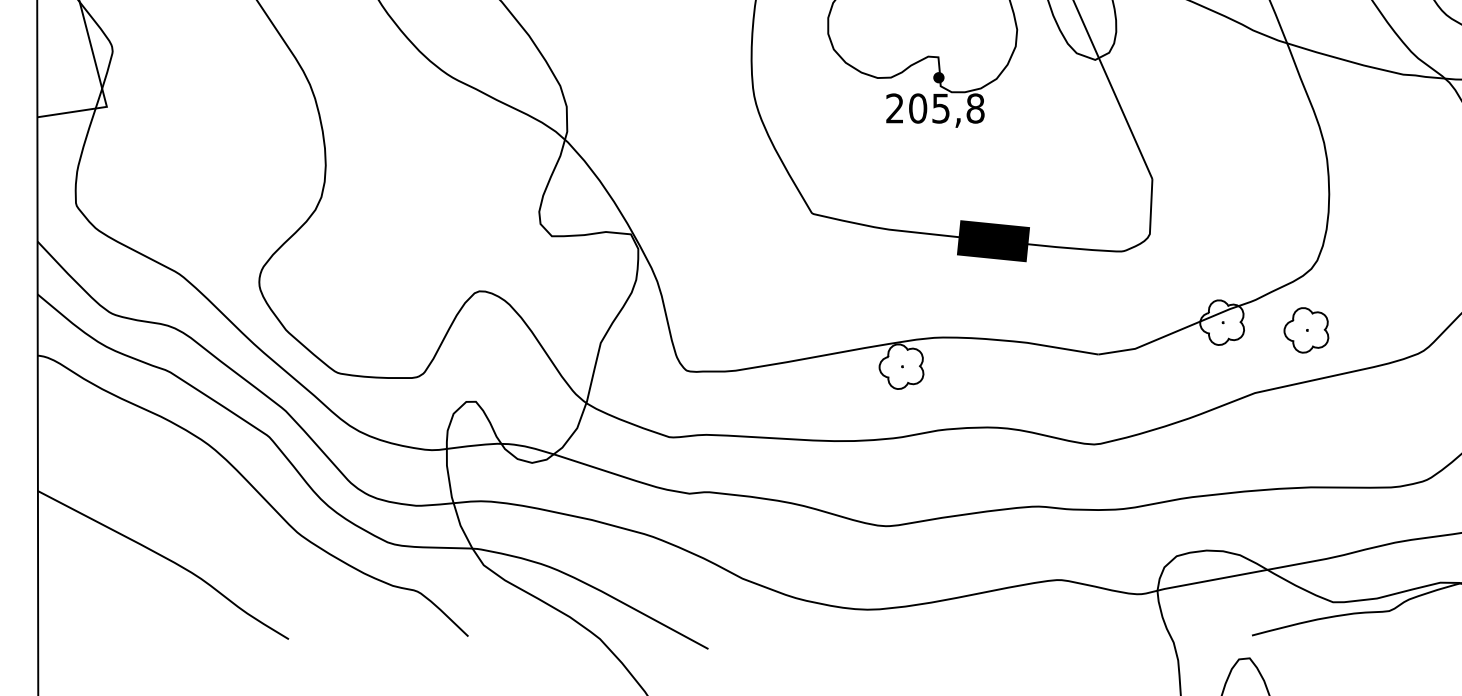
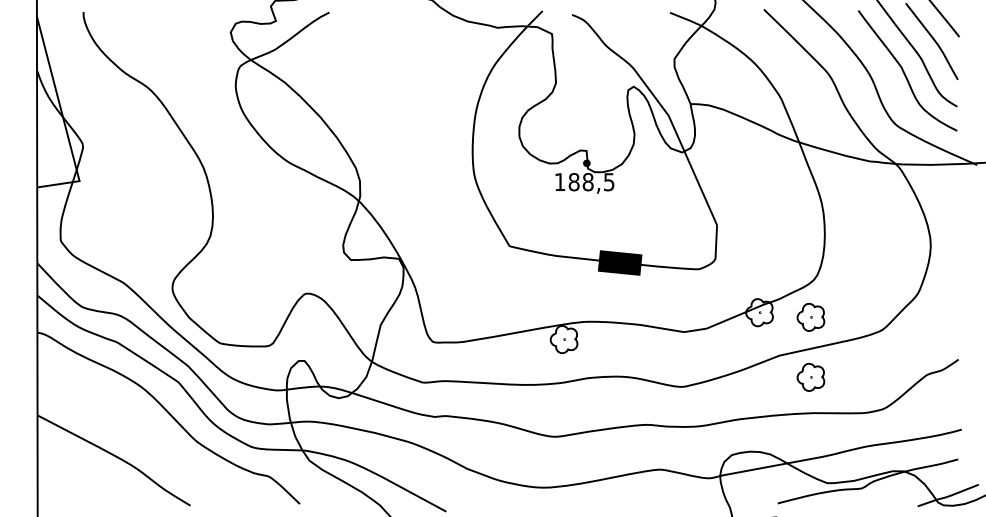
text: (935, 109) -> (584, 182), 205,8 -> 188,5
part: (1305, 428) -> (810, 377), added

